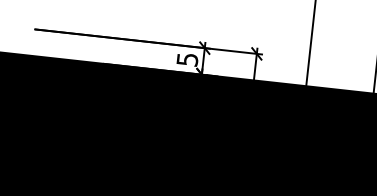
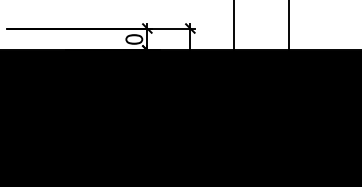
text: (187, 59) -> (134, 39), 5 -> 0

